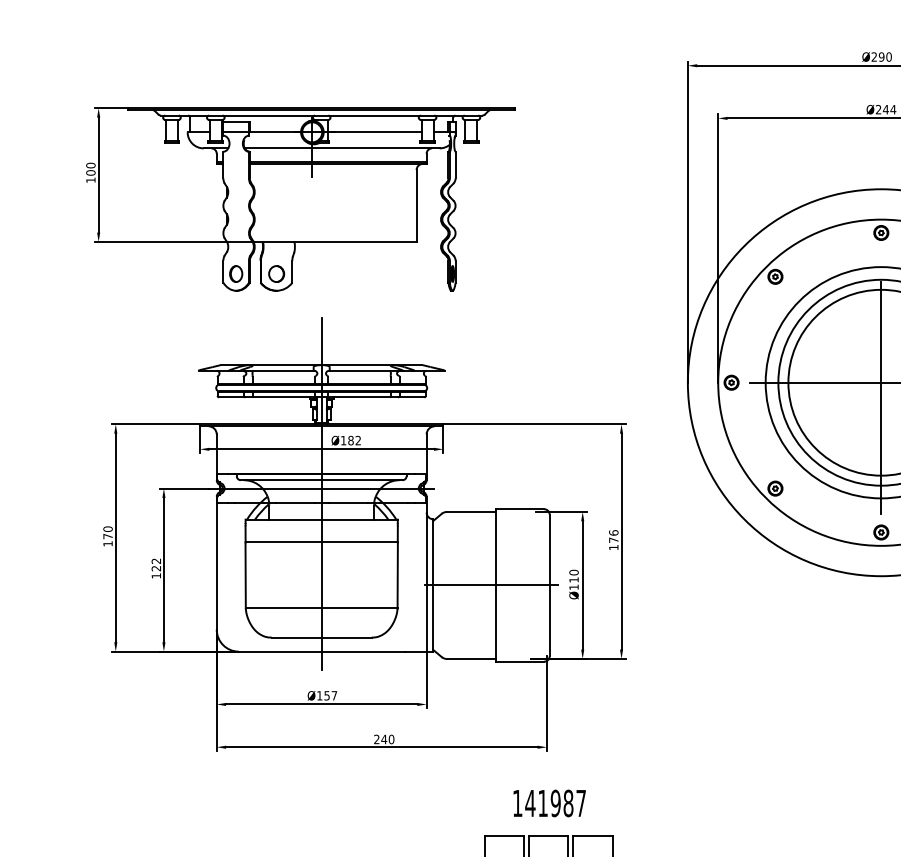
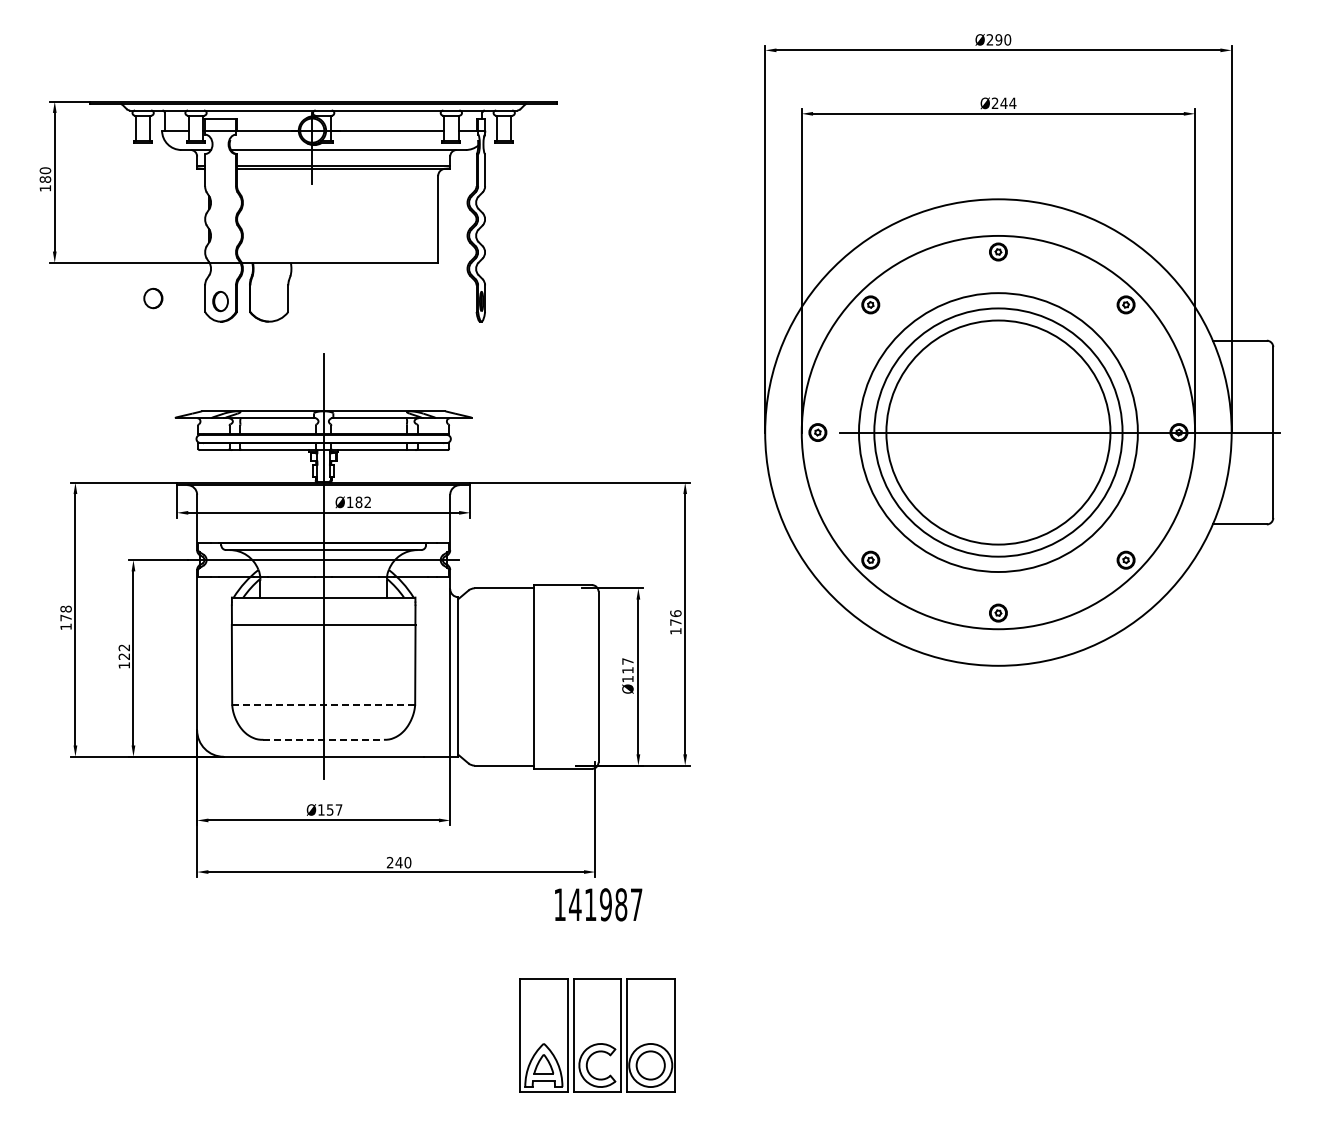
text: (90, 172) -> (45, 179), 100 -> 180
part: (276, 274) -> (153, 298), moved
line: (881, 398) -> (998, 451), removed
text: (107, 528) -> (65, 608), 170 -> 178
text: (573, 572) -> (627, 661), Ø110 -> Ø117
line: (491, 585) -> (528, 676), removed
line: (322, 608) -> (324, 704), solid -> dashed
line: (322, 637) -> (324, 739), solid -> dashed
text: (549, 803) -> (598, 904), moved

